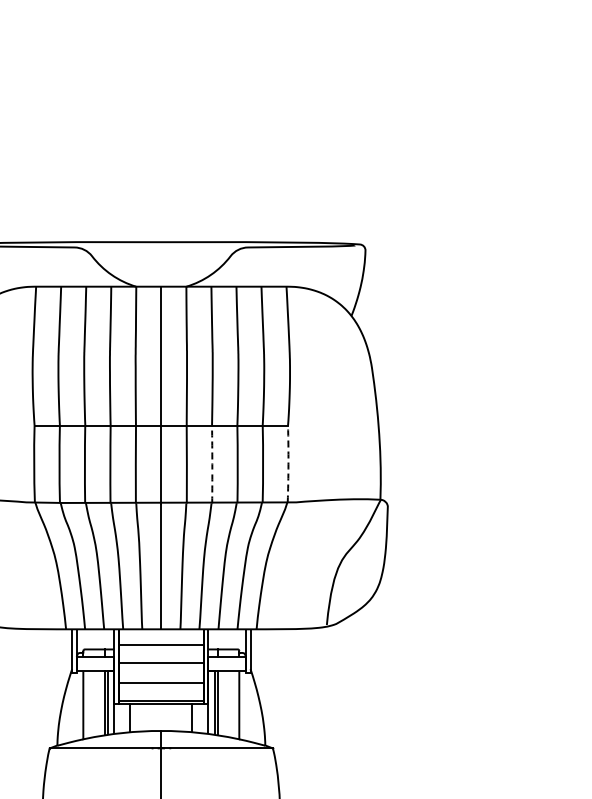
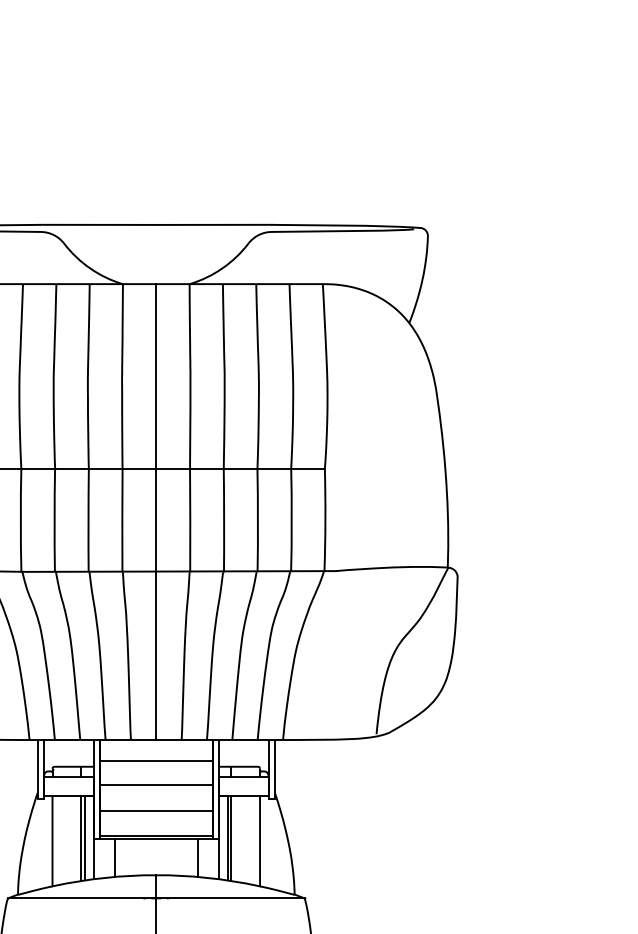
arc: (212, 464) -> (224, 520), dashed -> solid
arc: (288, 464) -> (325, 520), dashed -> solid

